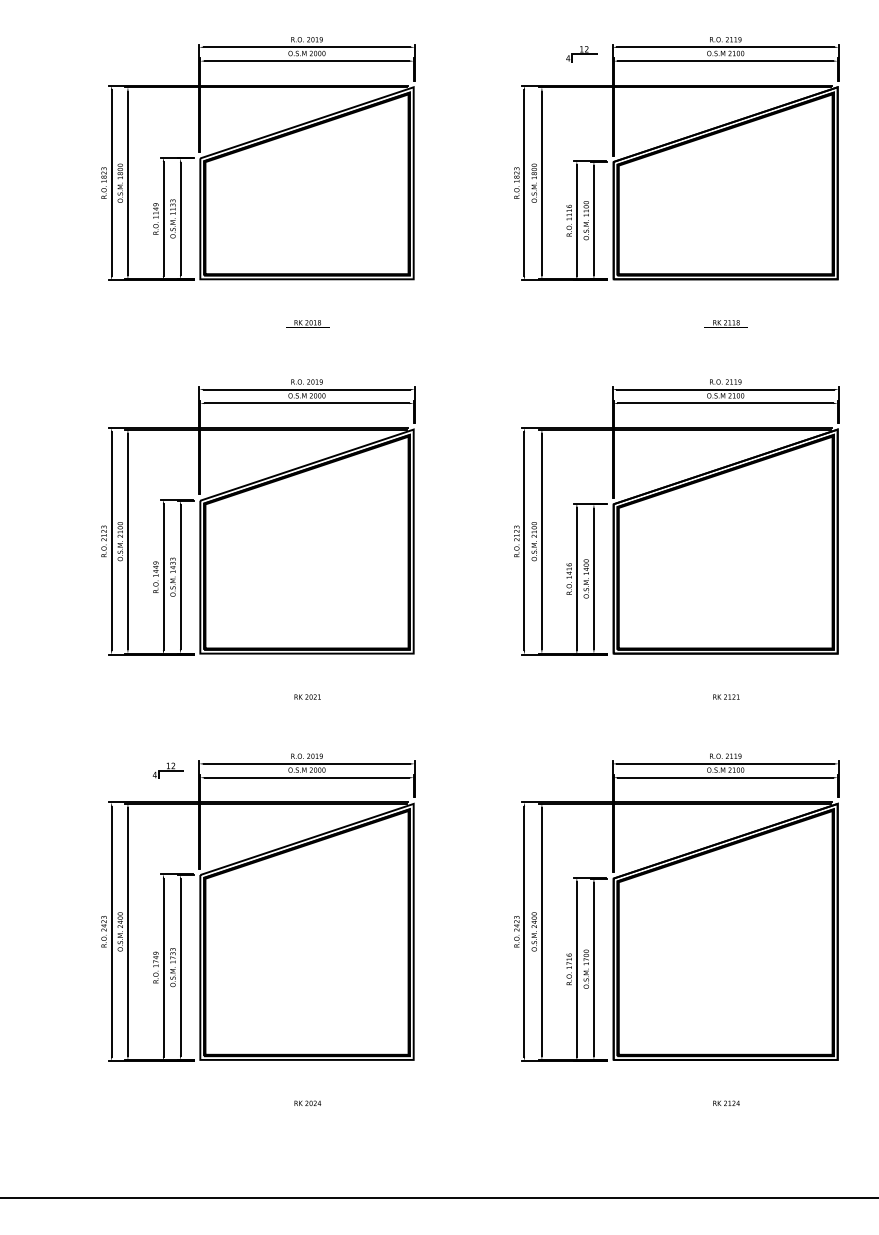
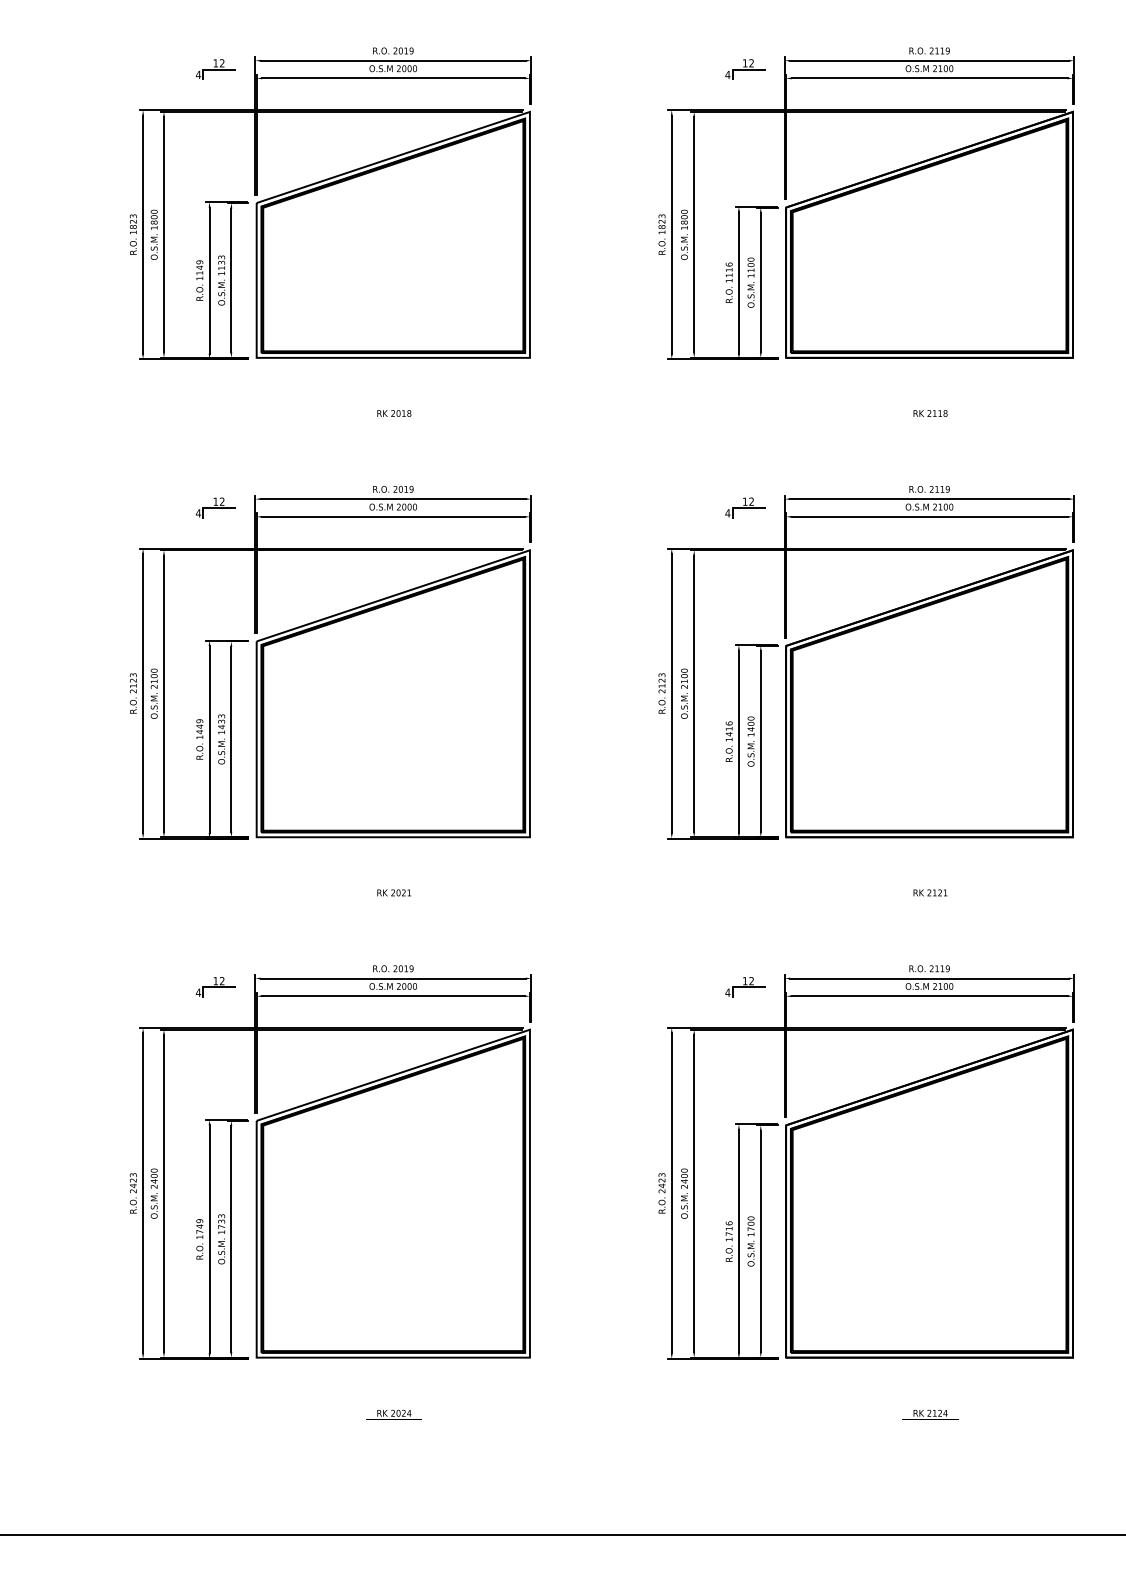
part: (168, 54) -> (215, 69), added
part: (168, 396) -> (215, 507), added
part: (581, 396) -> (745, 507), added
part: (581, 770) -> (745, 987), added

